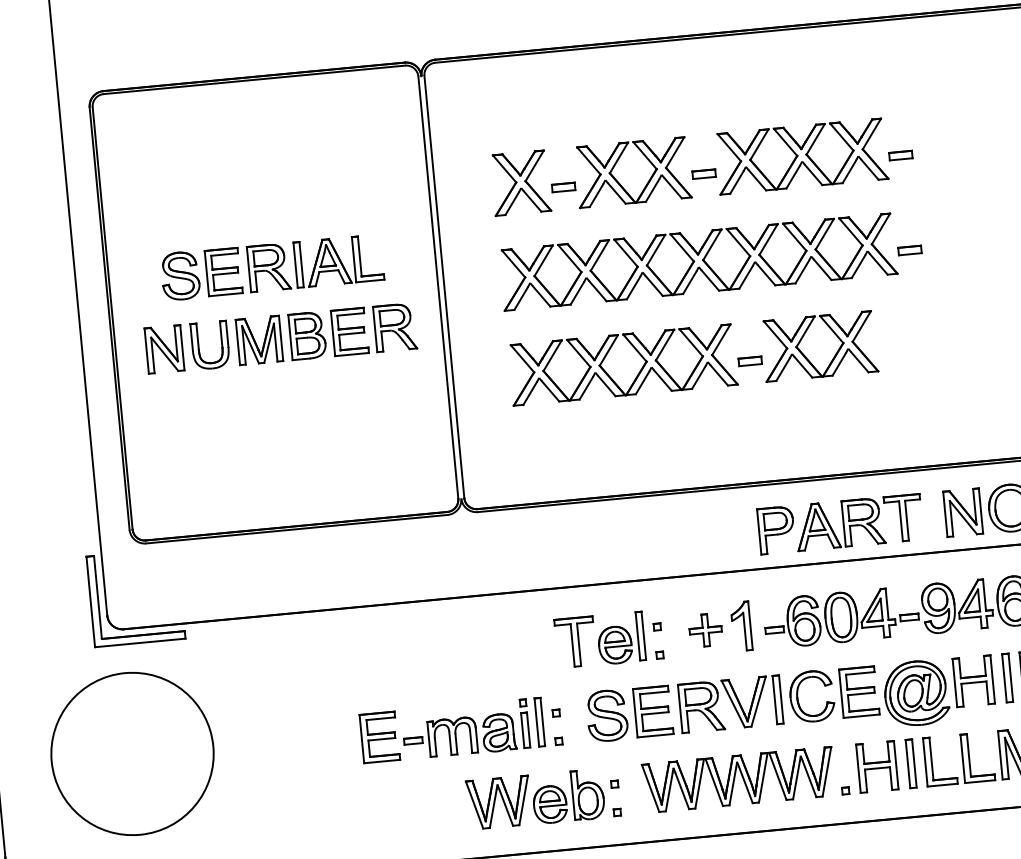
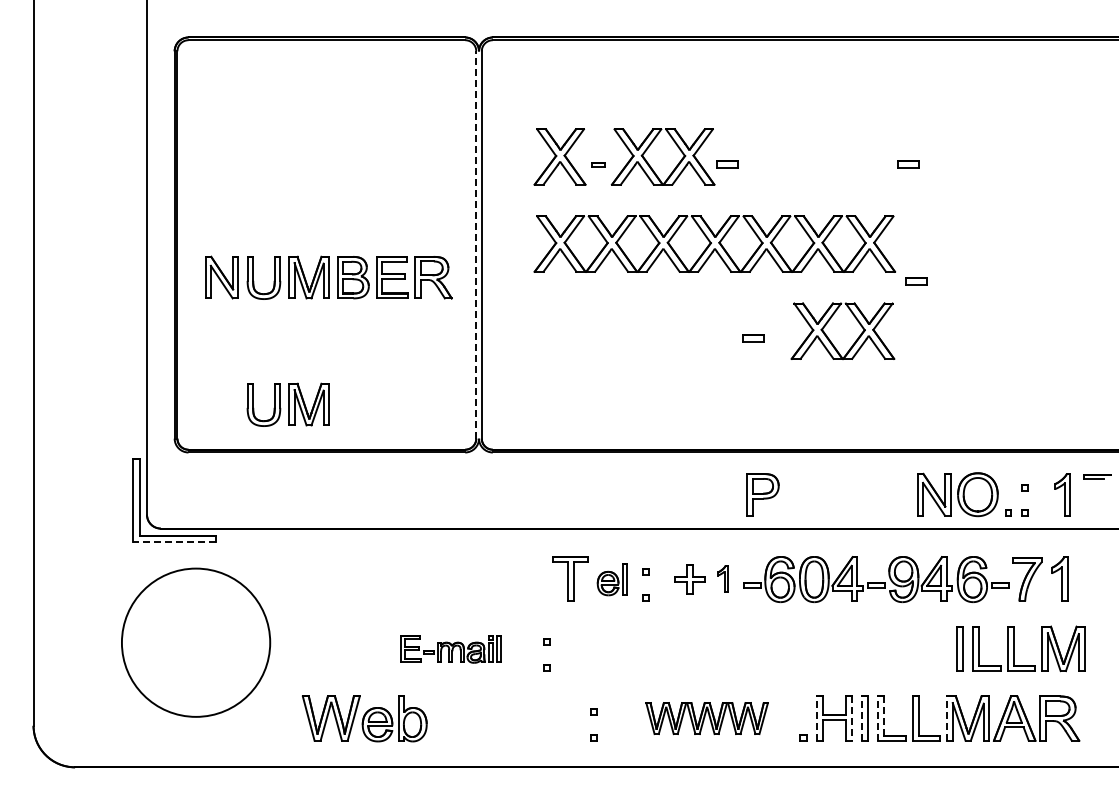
part: (801, 156) -> (817, 156), removed
part: (563, 187) -> (598, 164), size x0.6
part: (910, 250) -> (916, 281), moved
part: (271, 266) -> (326, 211), removed
line: (438, 287) -> (476, 244), solid -> dashed
part: (805, 355) -> (829, 338), moved
part: (610, 376) -> (625, 340), removed
part: (249, 480) -> (287, 404), added
part: (858, 522) -> (838, 494), removed
part: (741, 625) -> (722, 578), size x0.6
part: (620, 638) -> (611, 579), size x0.7
line: (140, 643) -> (174, 542), solid -> dashed
part: (790, 704) -> (760, 654), removed
part: (451, 731) -> (450, 649), size x0.6
part: (132, 753) -> (196, 642), moved
line: (1000, 755) -> (947, 718), solid -> dashed
line: (931, 759) -> (884, 716), solid -> dashed
line: (925, 762) -> (878, 718), solid -> dashed
line: (908, 763) -> (862, 718), solid -> dashed
line: (896, 766) -> (851, 719), solid -> dashed
line: (857, 768) -> (816, 718), solid -> dashed
part: (738, 780) -> (706, 718), size x0.7
part: (535, 799) -> (364, 718), moved

